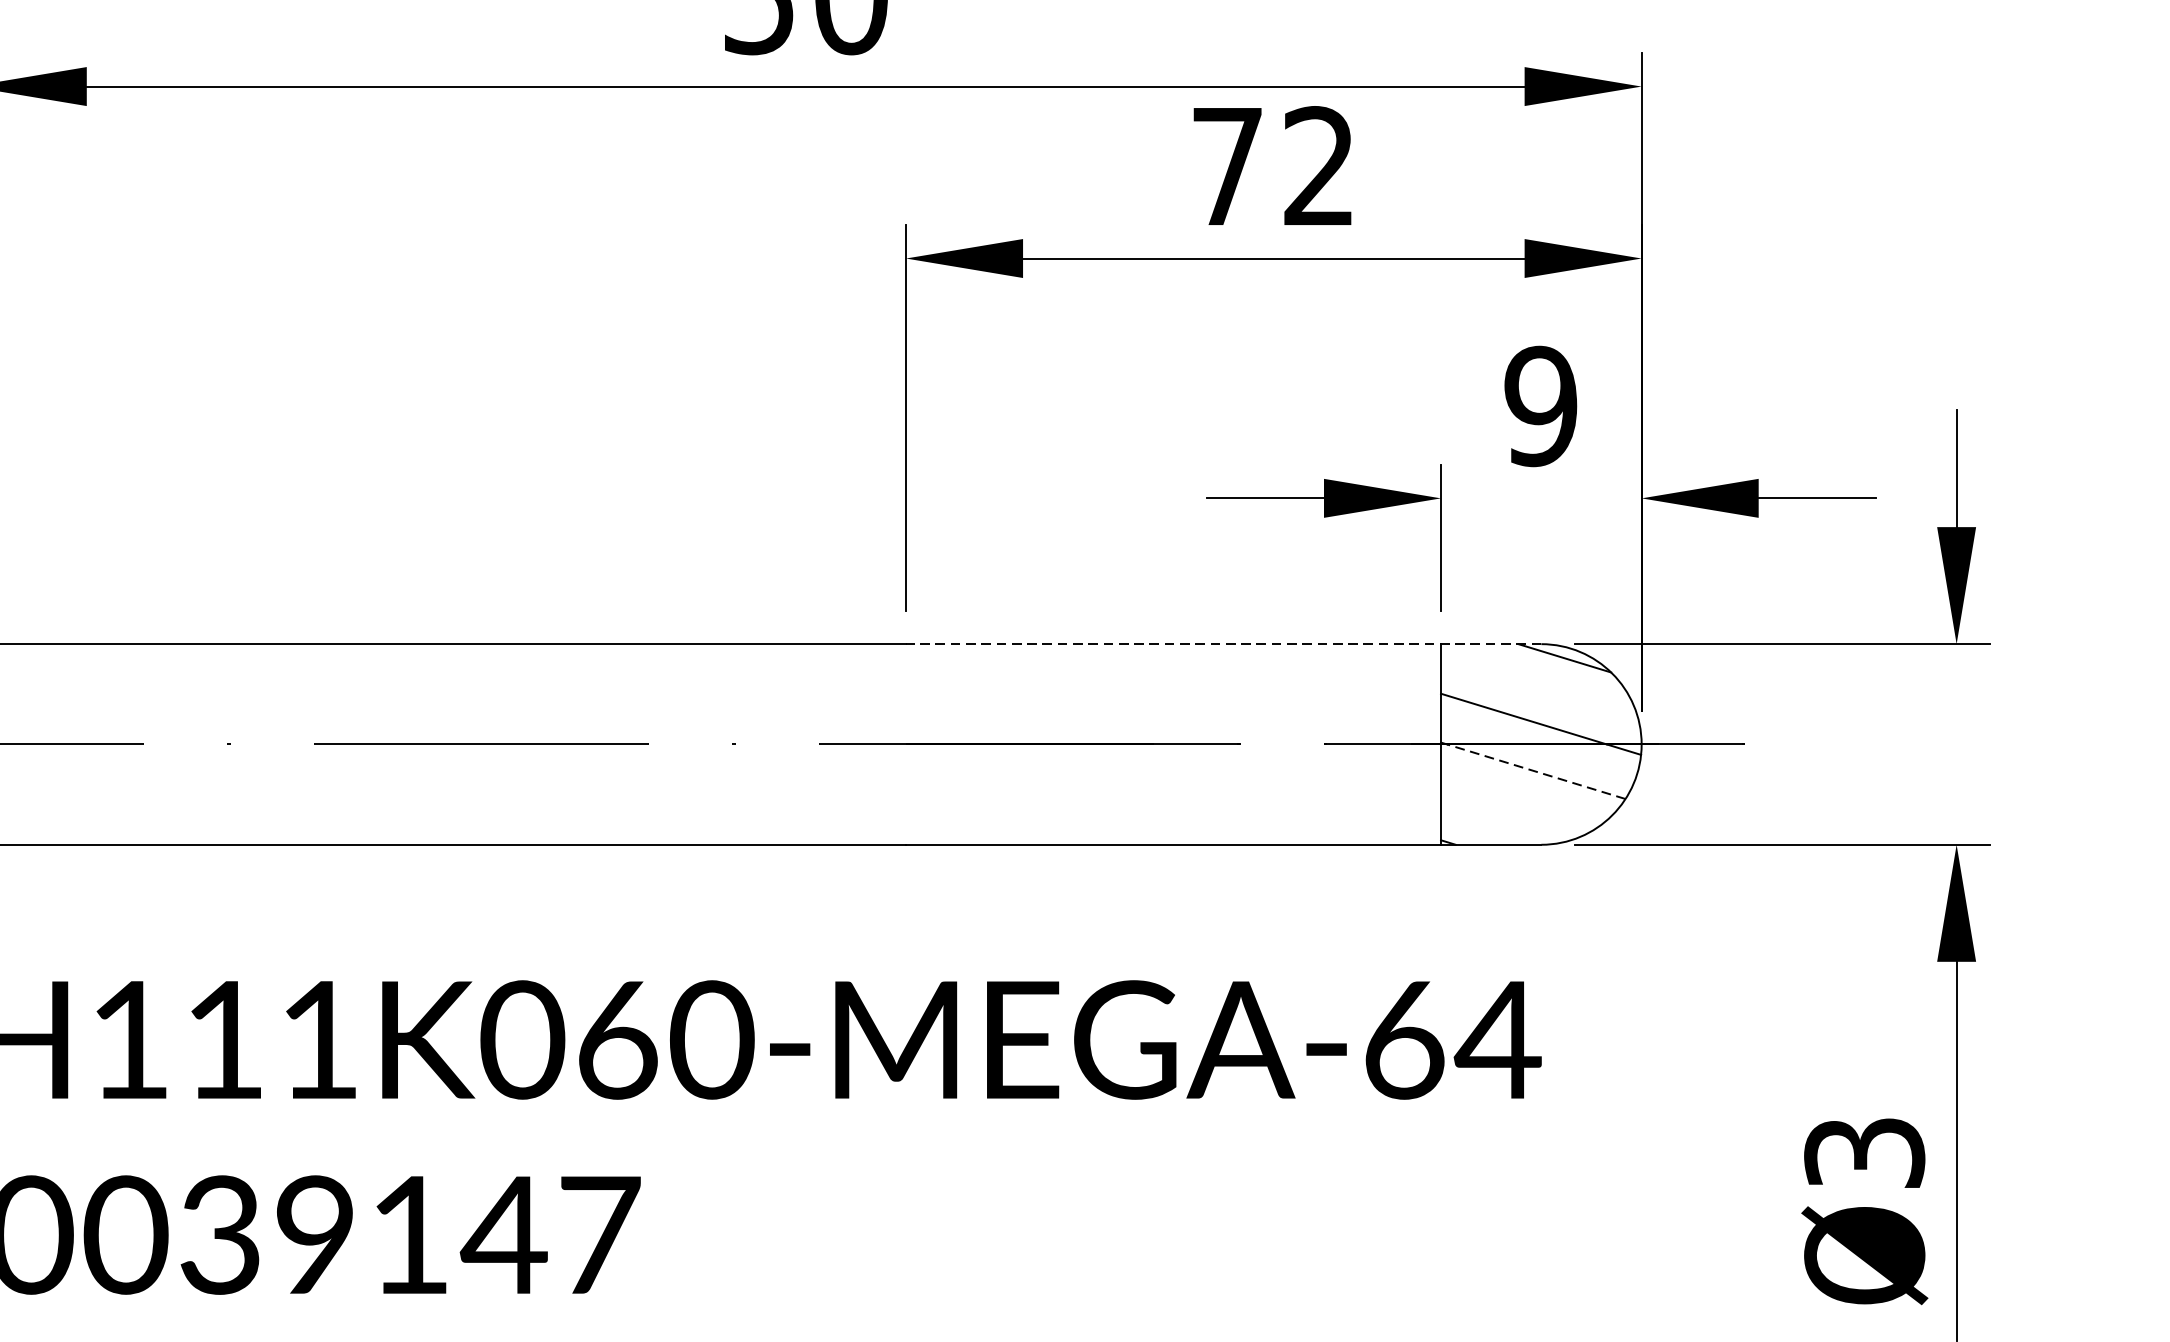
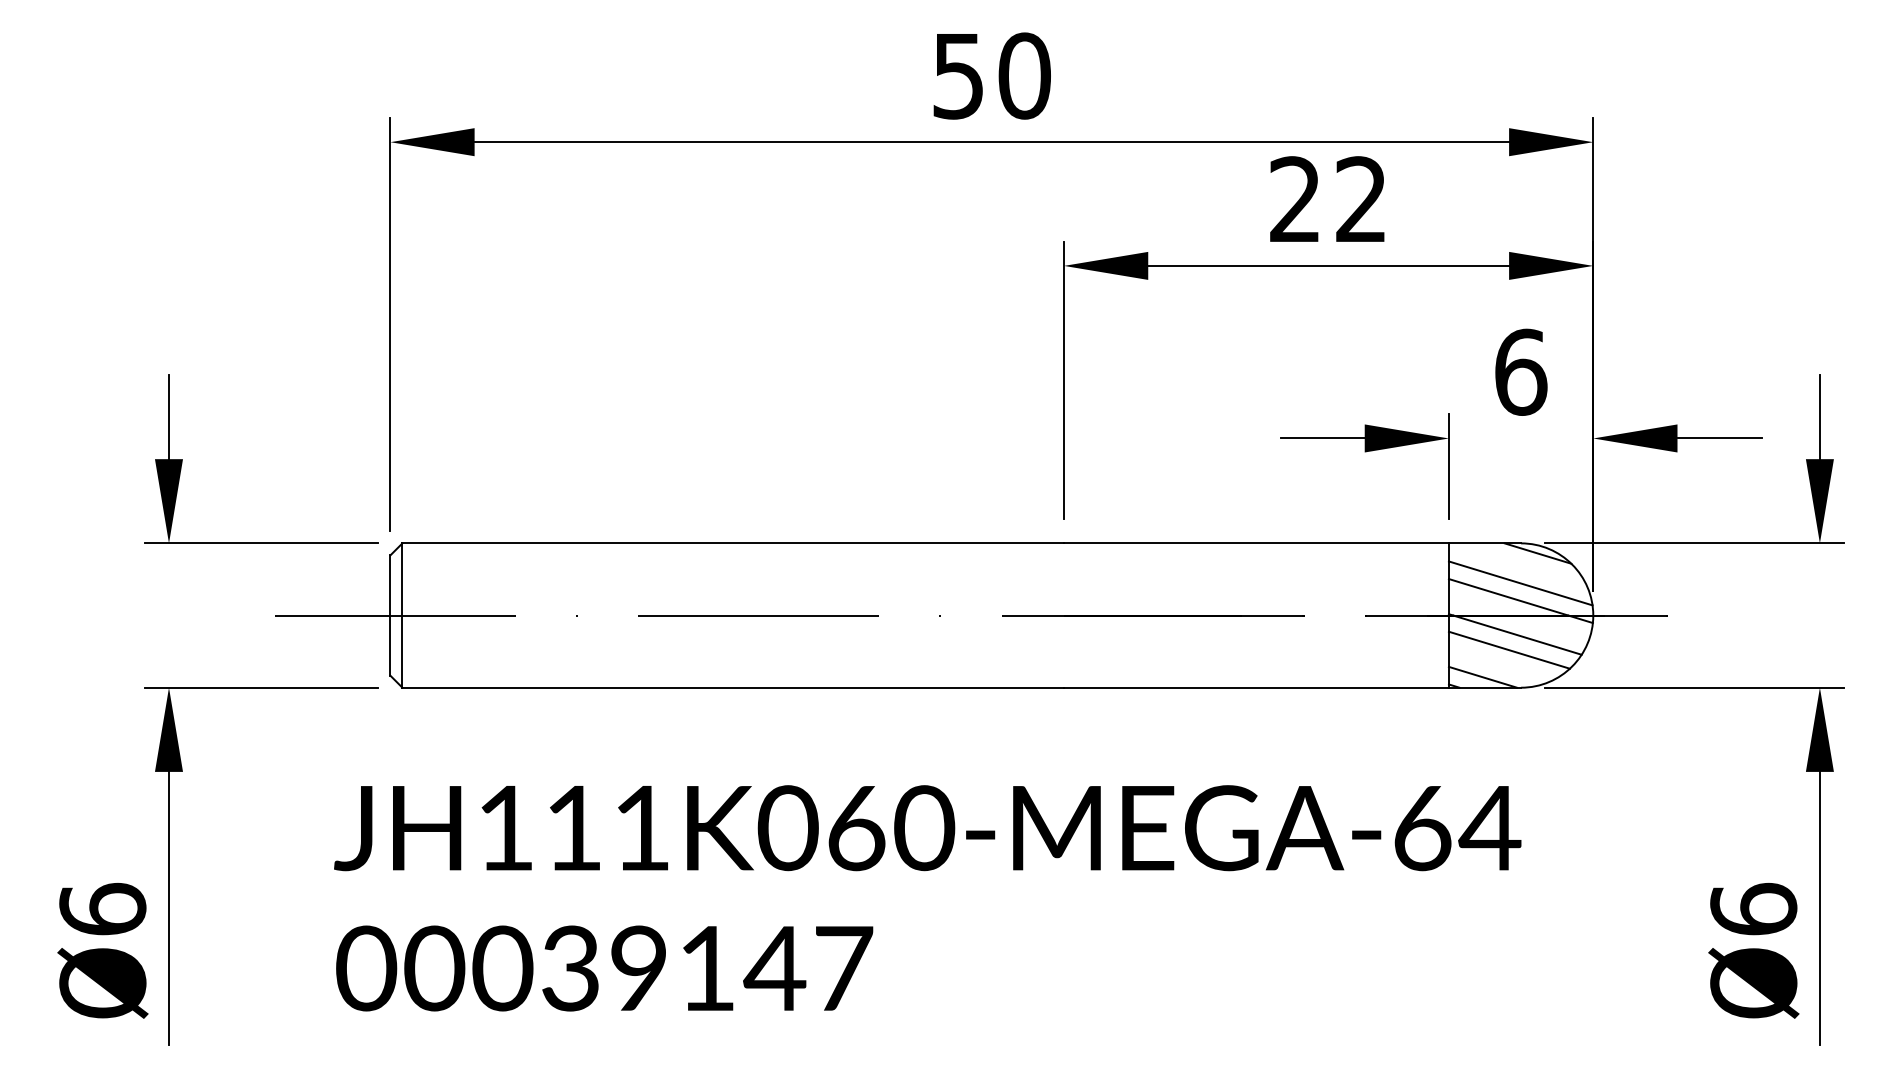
text: (1226, 164) -> (1294, 198), 72 -> 22
text: (1540, 405) -> (1520, 371), 9 -> 6
line: (1223, 644) -> (1292, 543), dashed -> solid
line: (1540, 699) -> (1520, 583), added
line: (1536, 772) -> (1517, 635), dashed -> solid
line: (1523, 791) -> (1508, 649), added
line: (1487, 829) -> (1482, 676), added
text: (1864, 1151) -> (1753, 908), Ø3 -> Ø6

